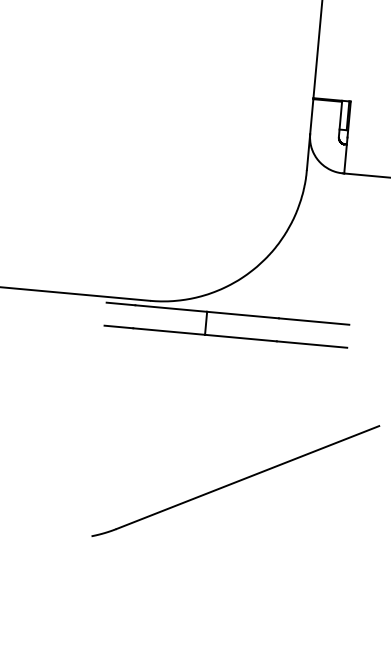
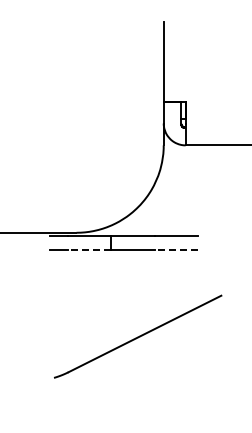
line: (169, 331) -> (89, 250), solid -> dashed
line: (310, 344) -> (175, 250), solid -> dashed

